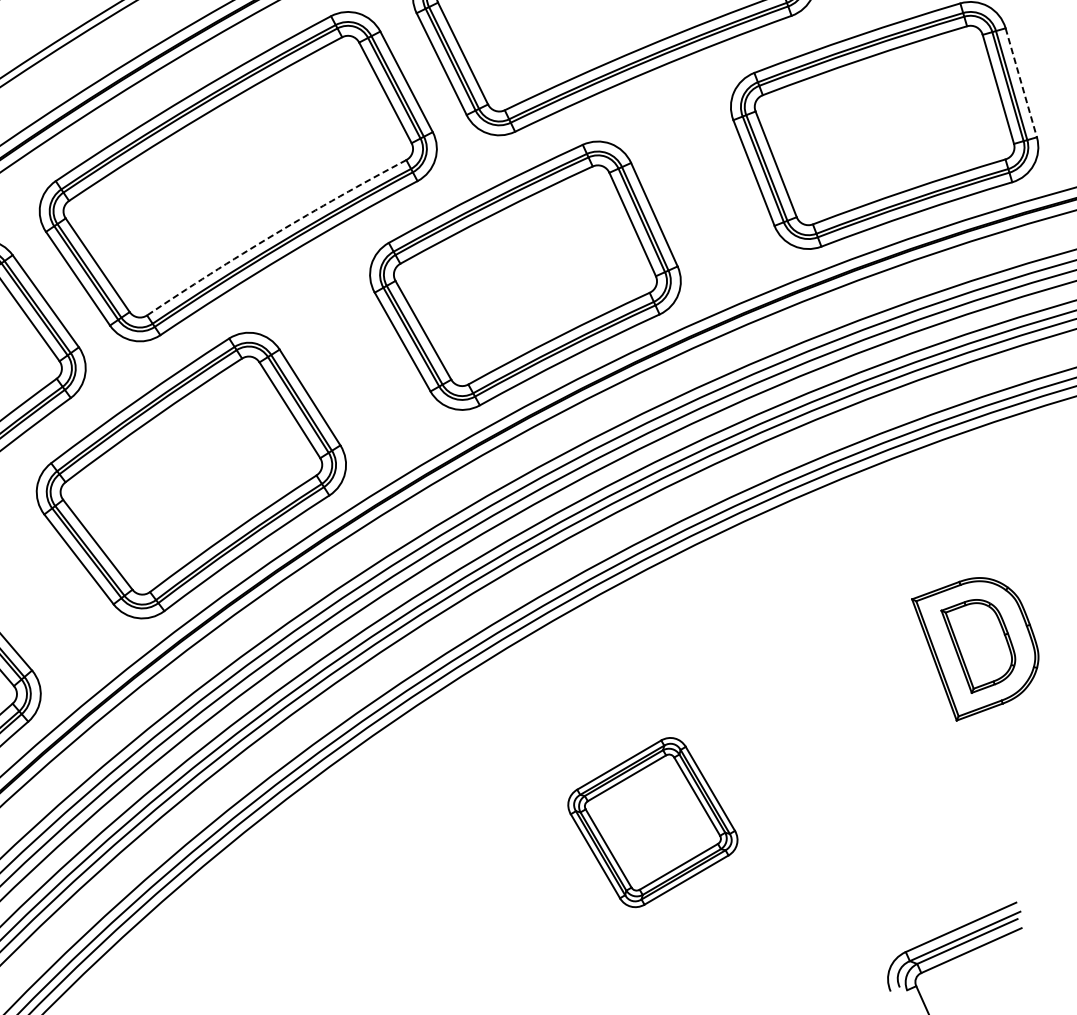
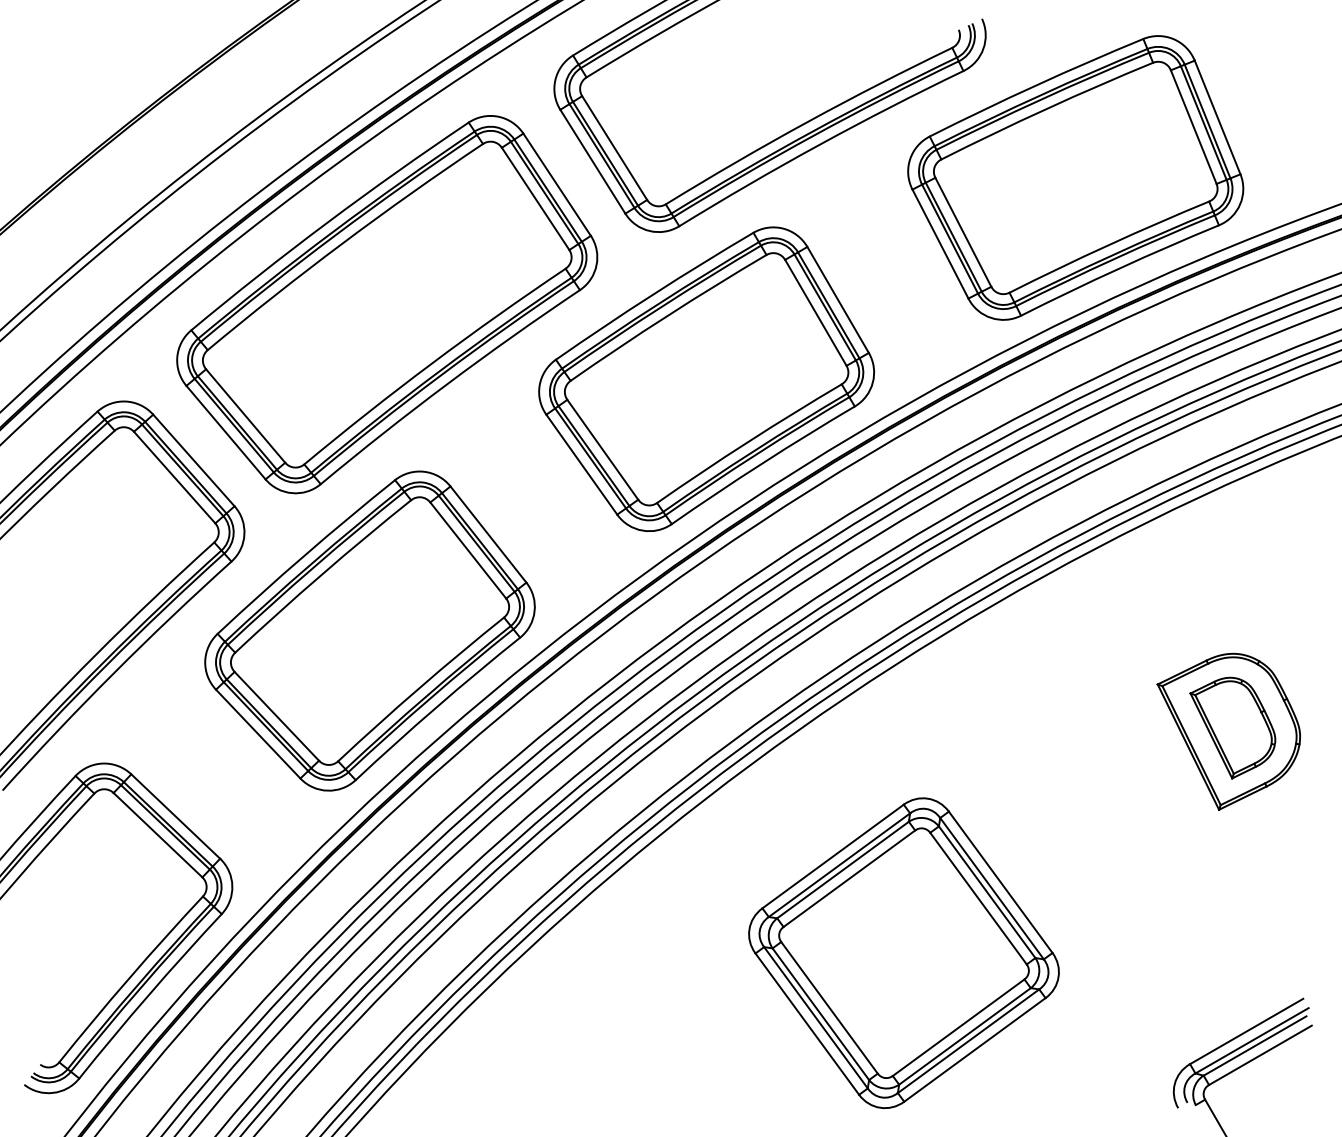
line: (1021, 82) -> (1217, 117), dashed -> solid
arc: (274, 234) -> (432, 363), dashed -> solid
part: (652, 821) -> (903, 952), size x1.67

